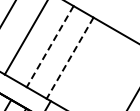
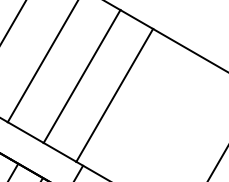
line: (50, 46) -> (82, 76), dashed -> solid
line: (70, 58) -> (115, 95), dashed -> solid

